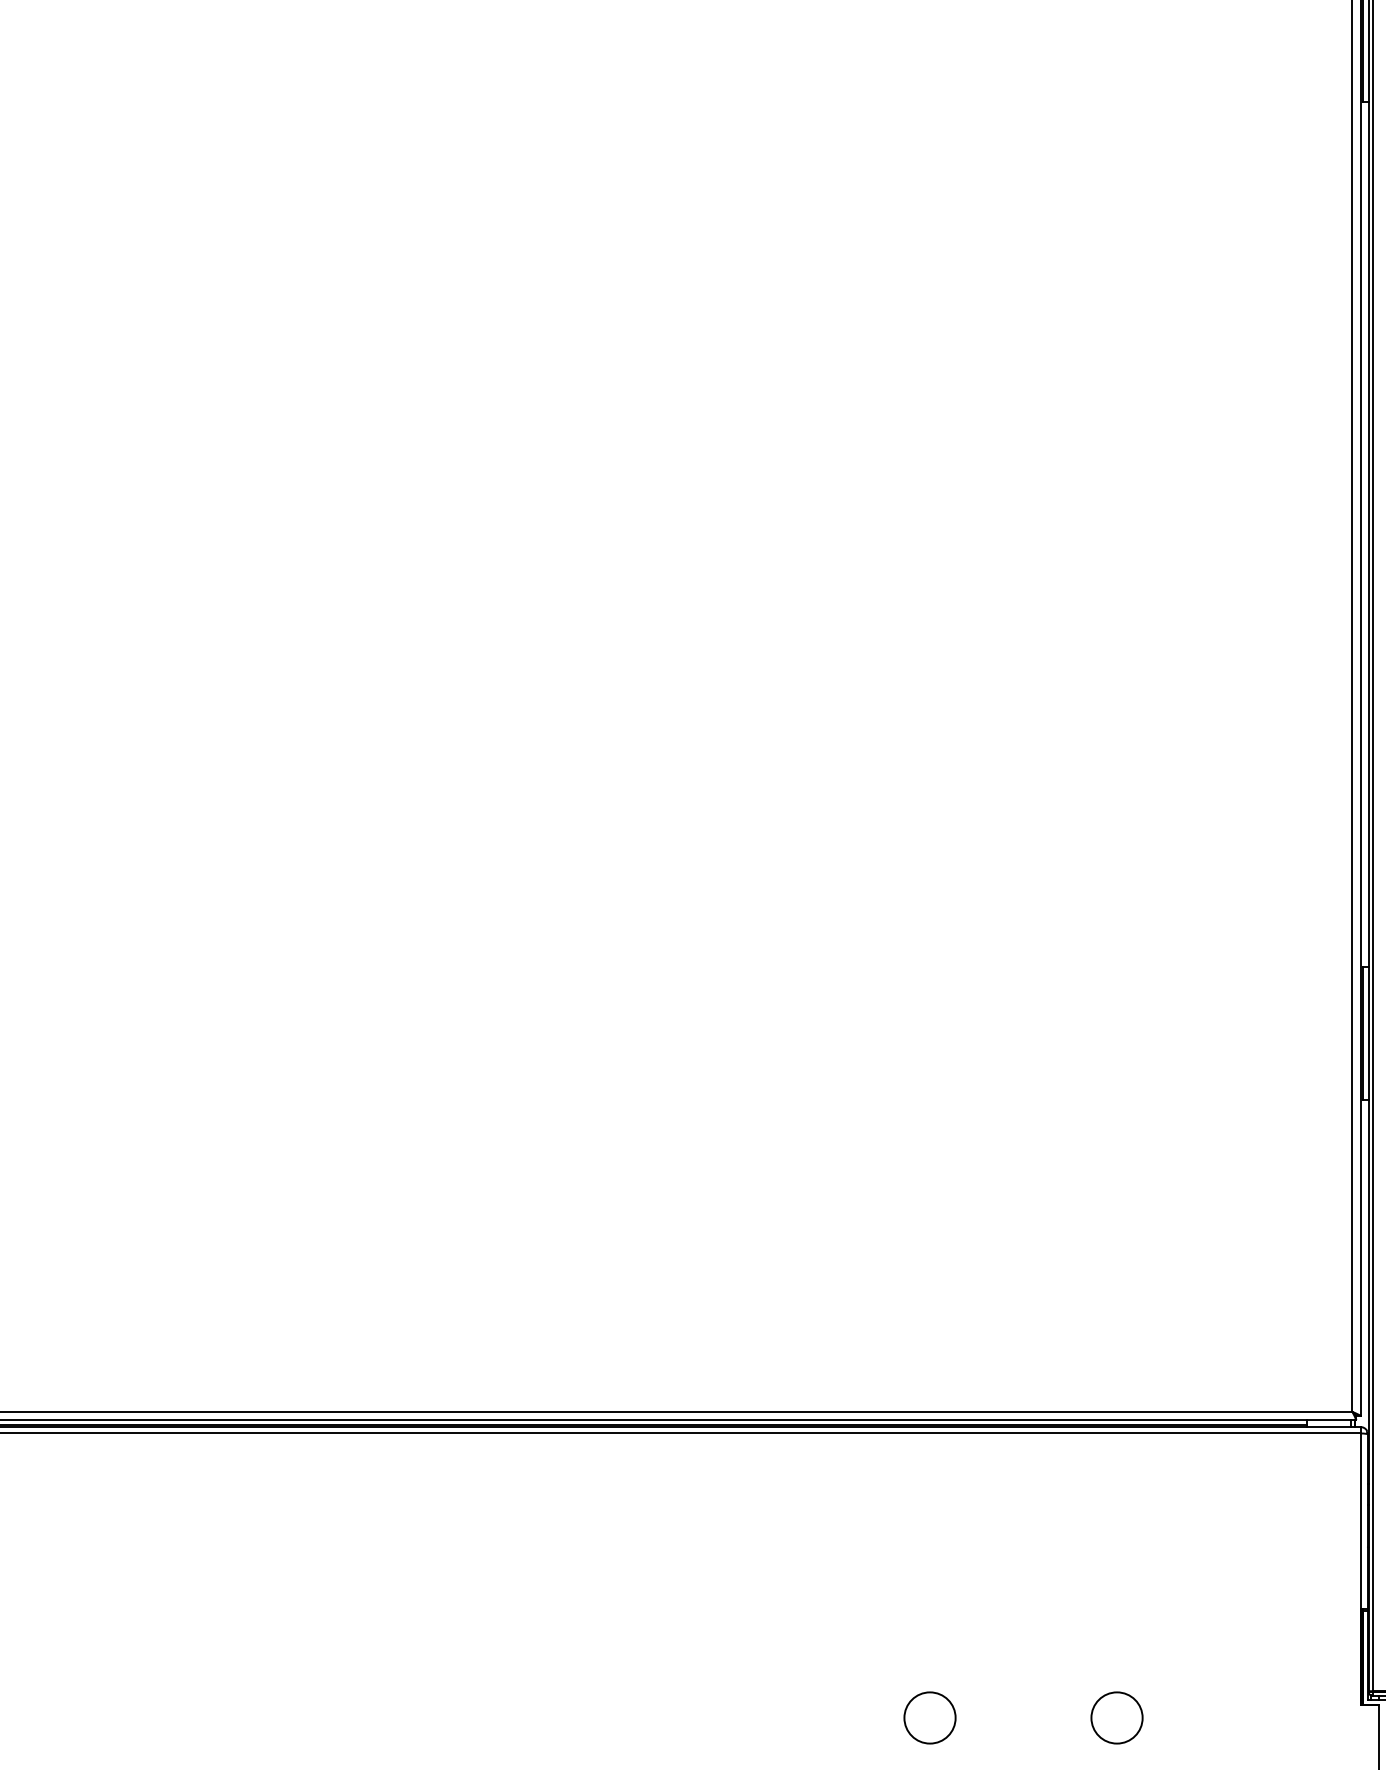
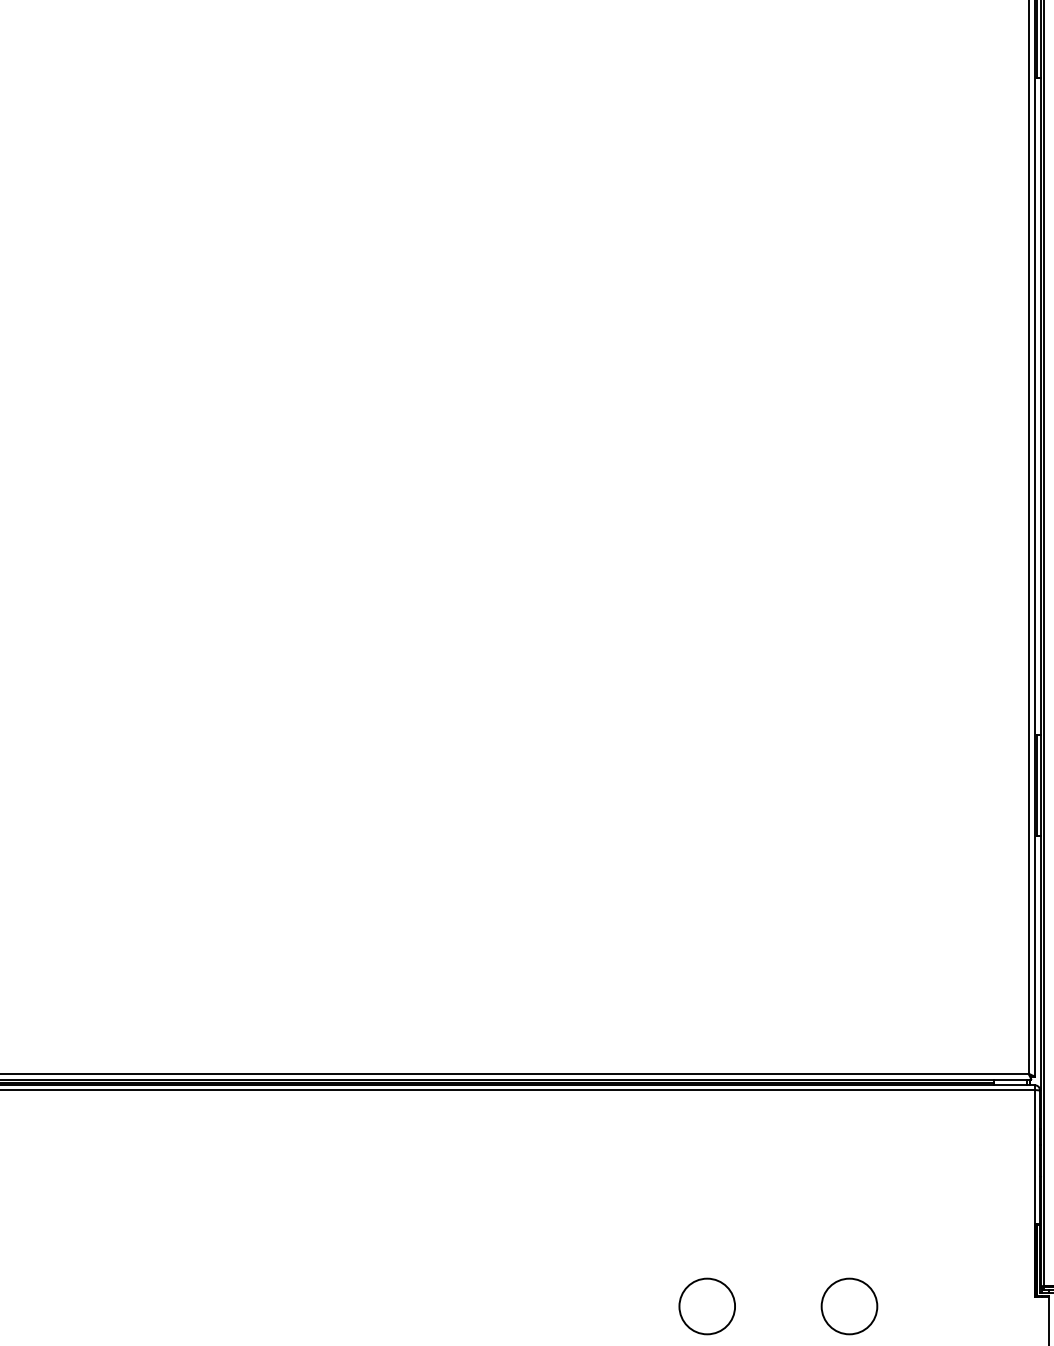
circle: (930, 1717) -> (707, 1306), size x1.43
circle: (1117, 1717) -> (849, 1306), size x1.43

